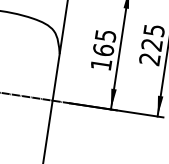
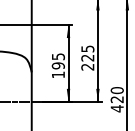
text: (102, 49) -> (57, 65), 165 -> 195

